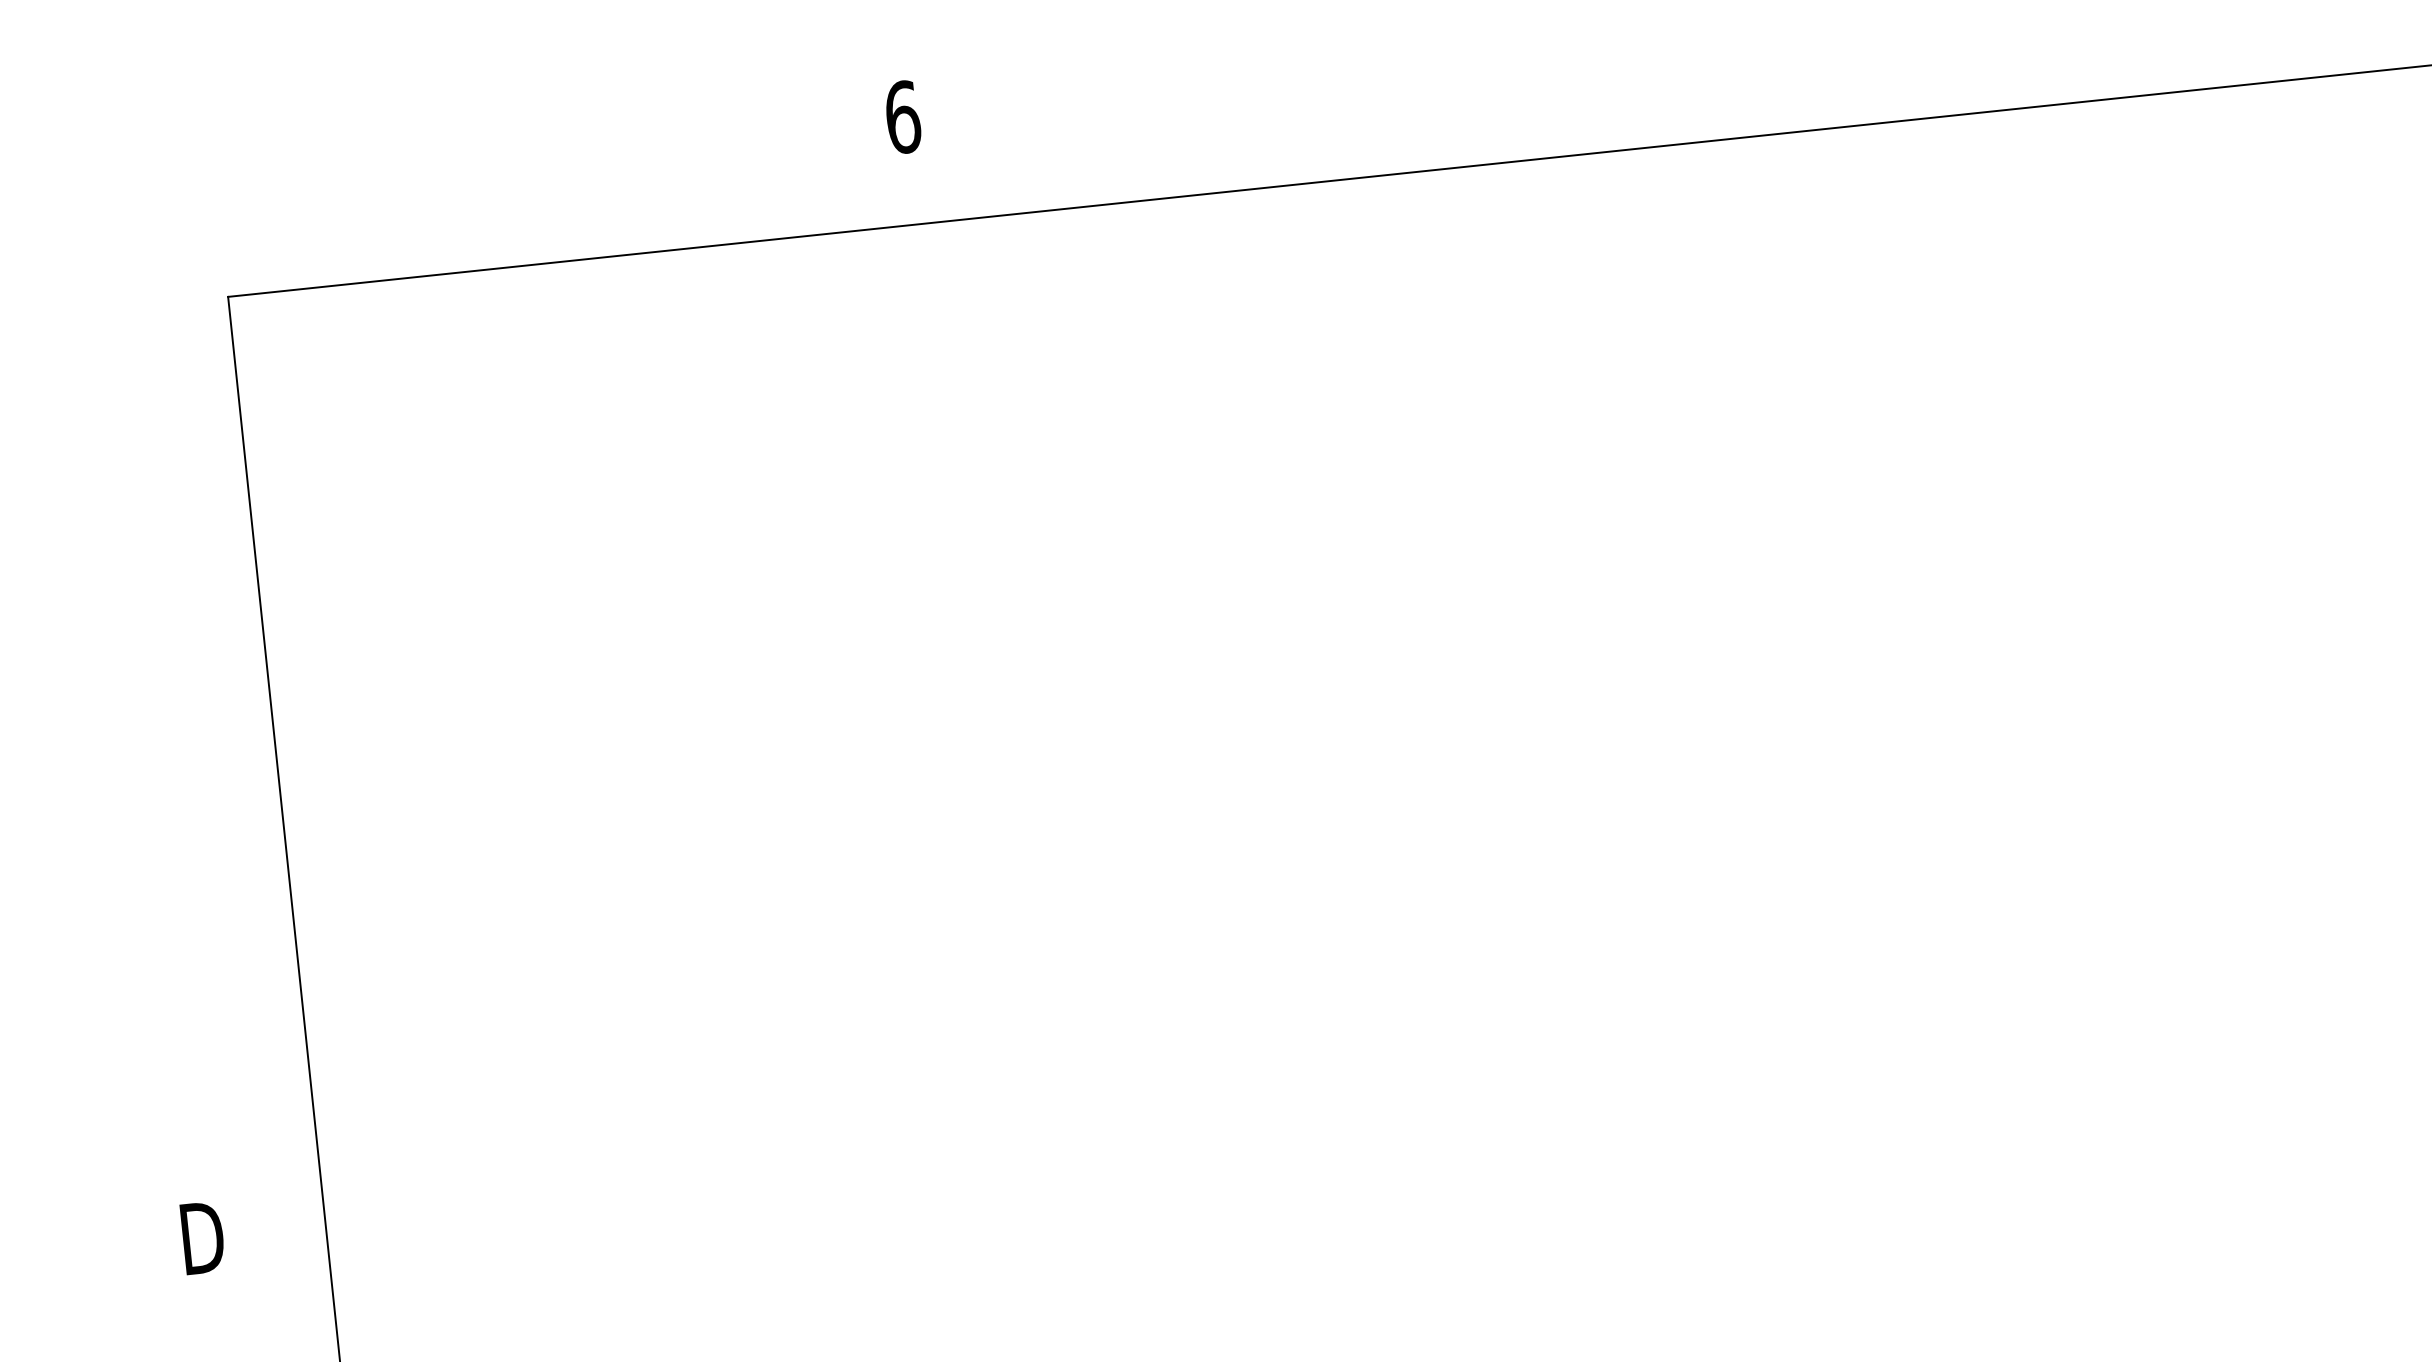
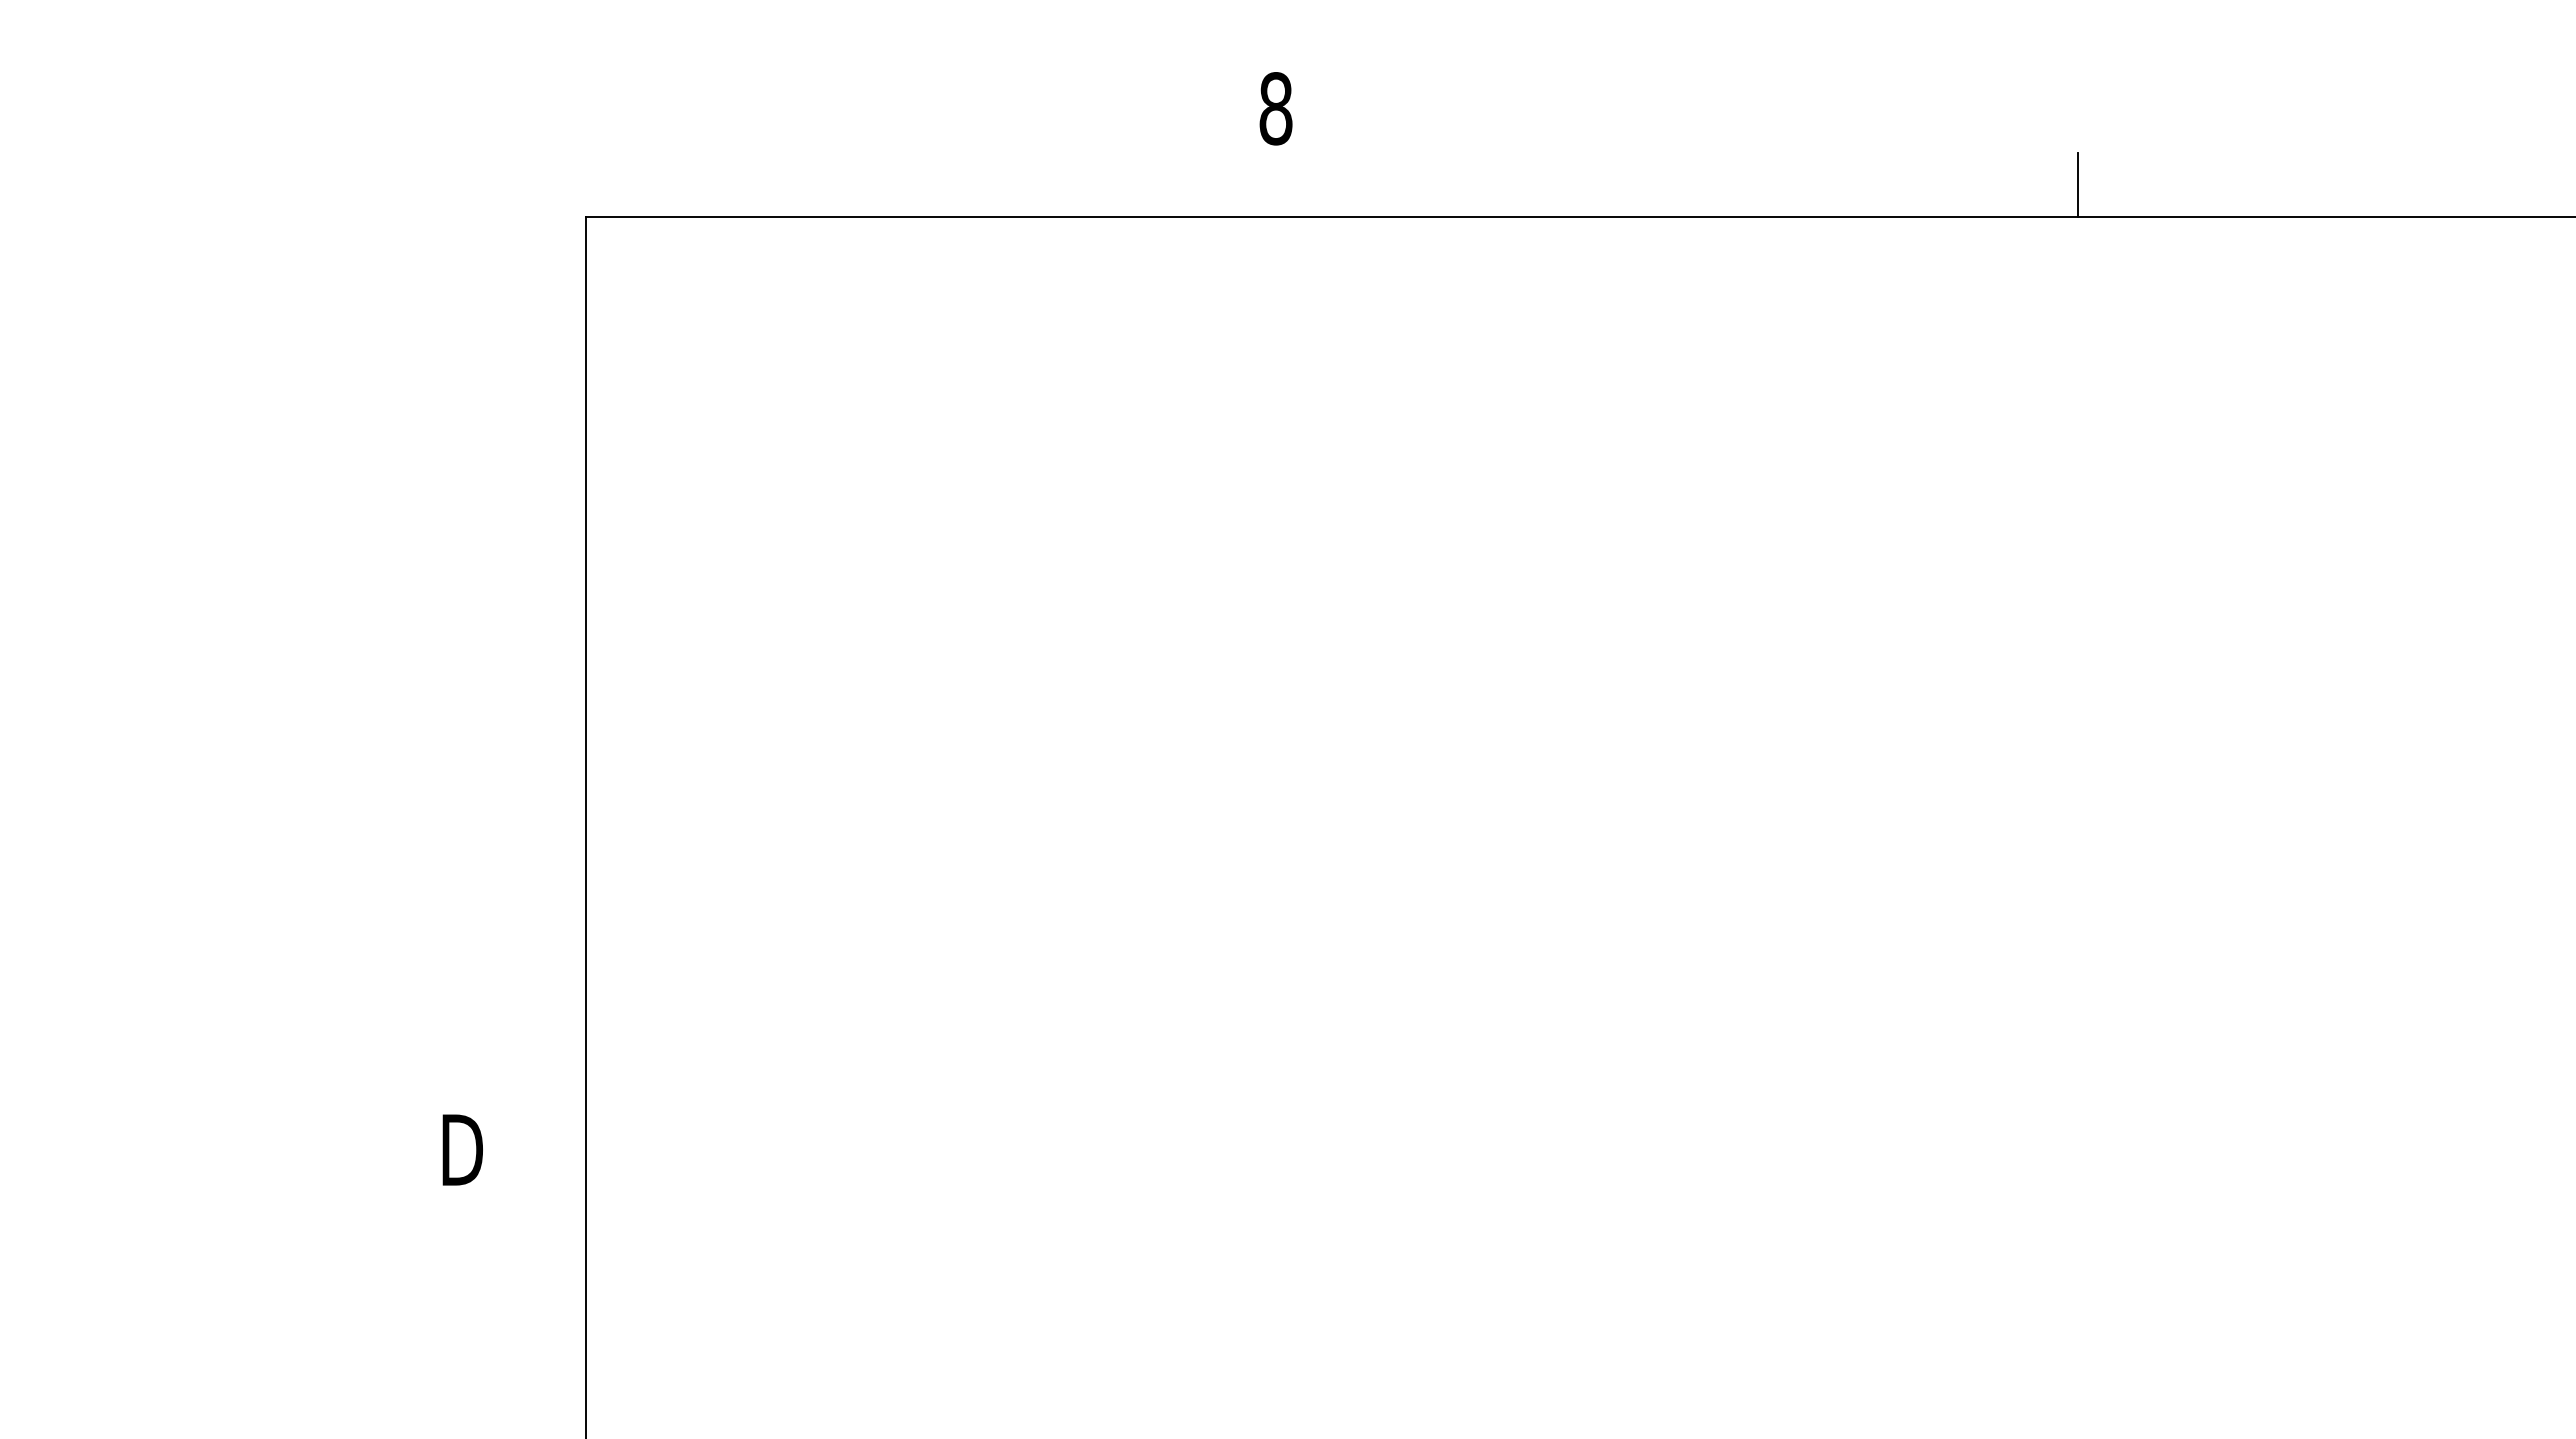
line: (1708, 108) -> (2078, 184), added
text: (902, 117) -> (1275, 108), 6 -> 8

